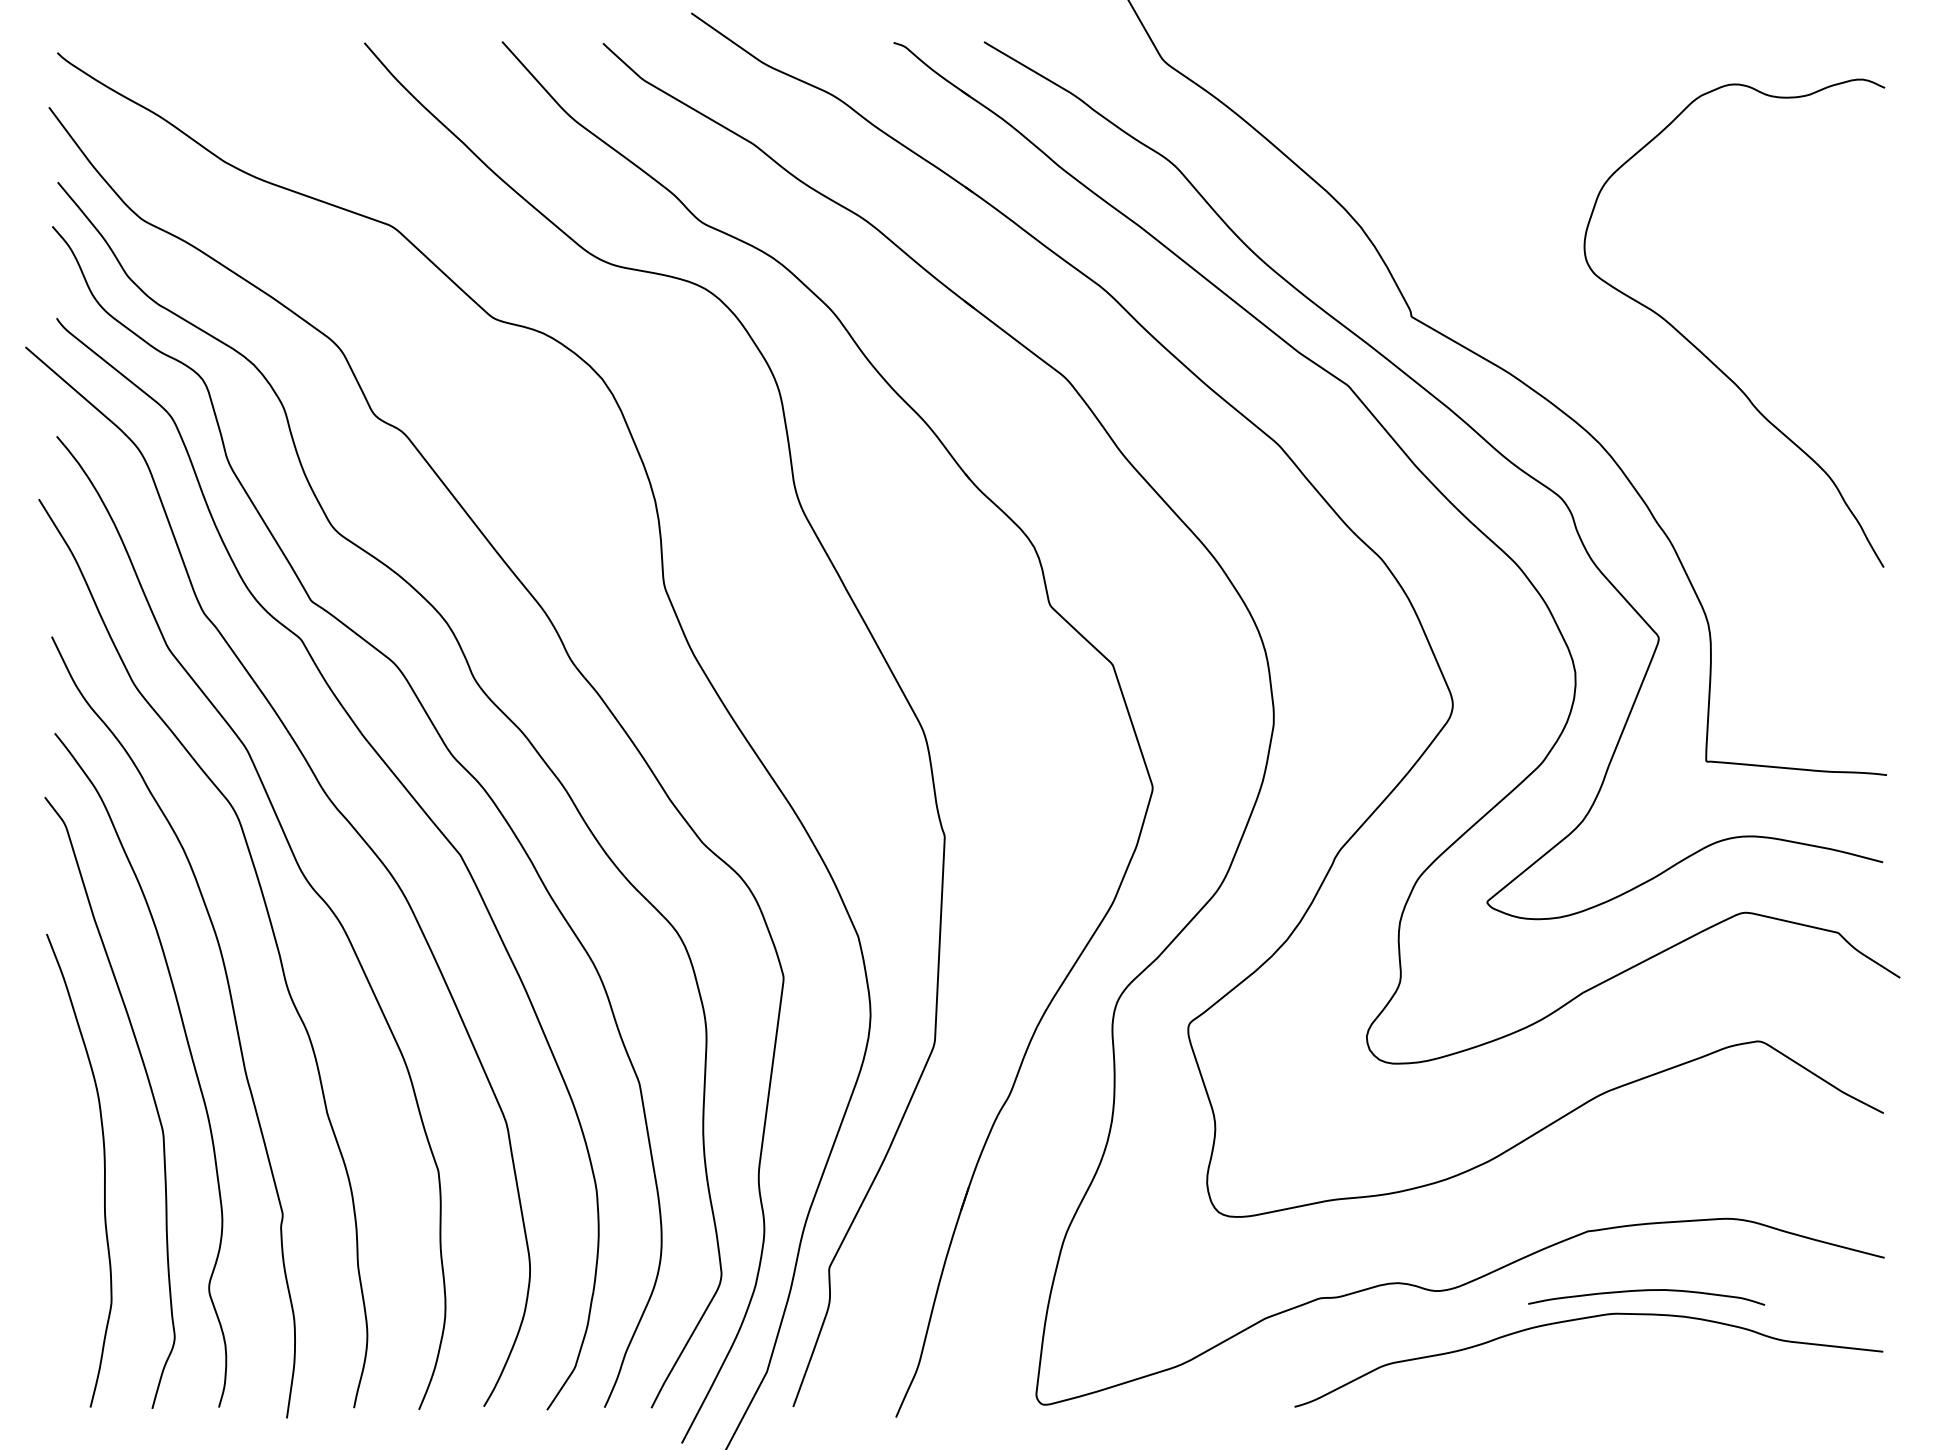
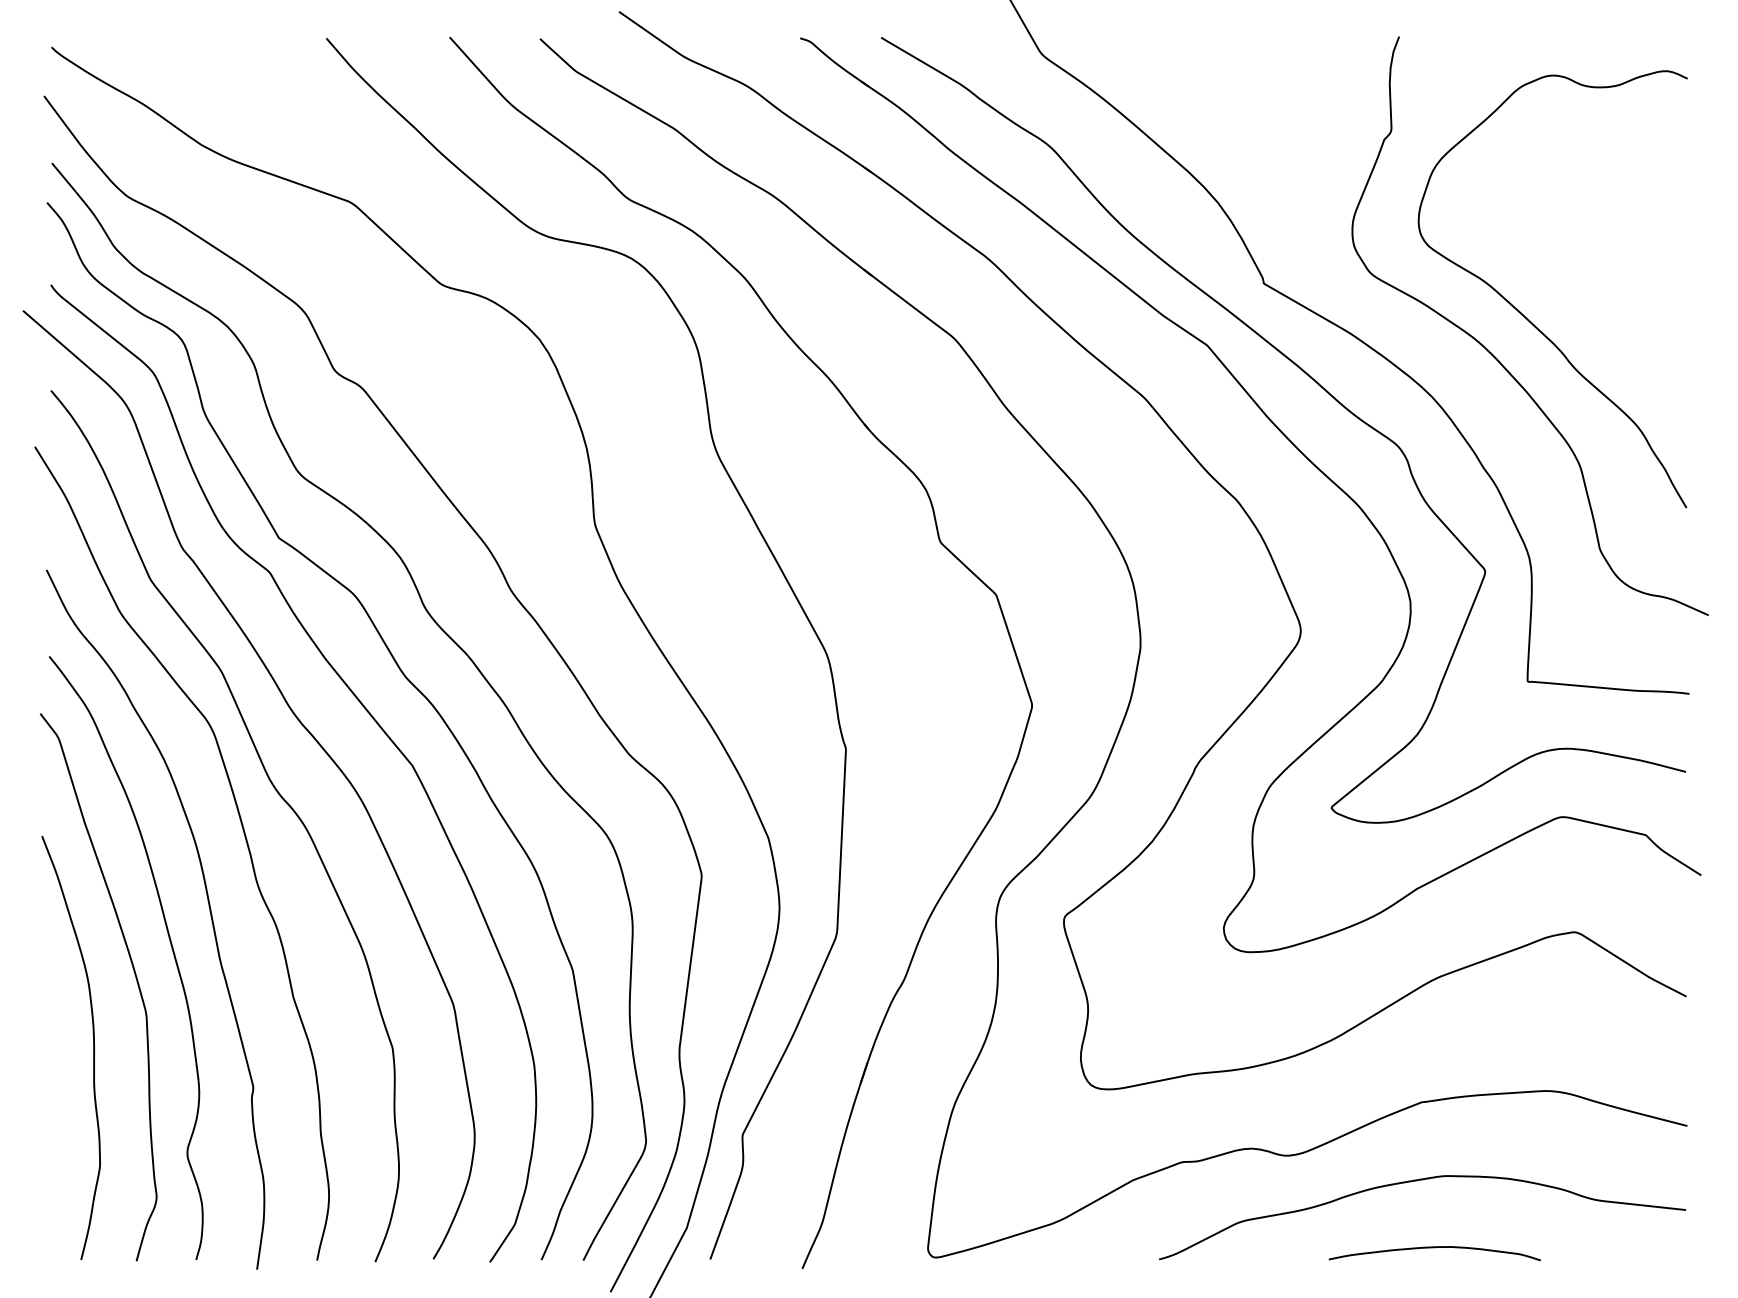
curve: (1671, 399) -> (1496, 357), added
curve: (1646, 1291) -> (1434, 1248), moved

